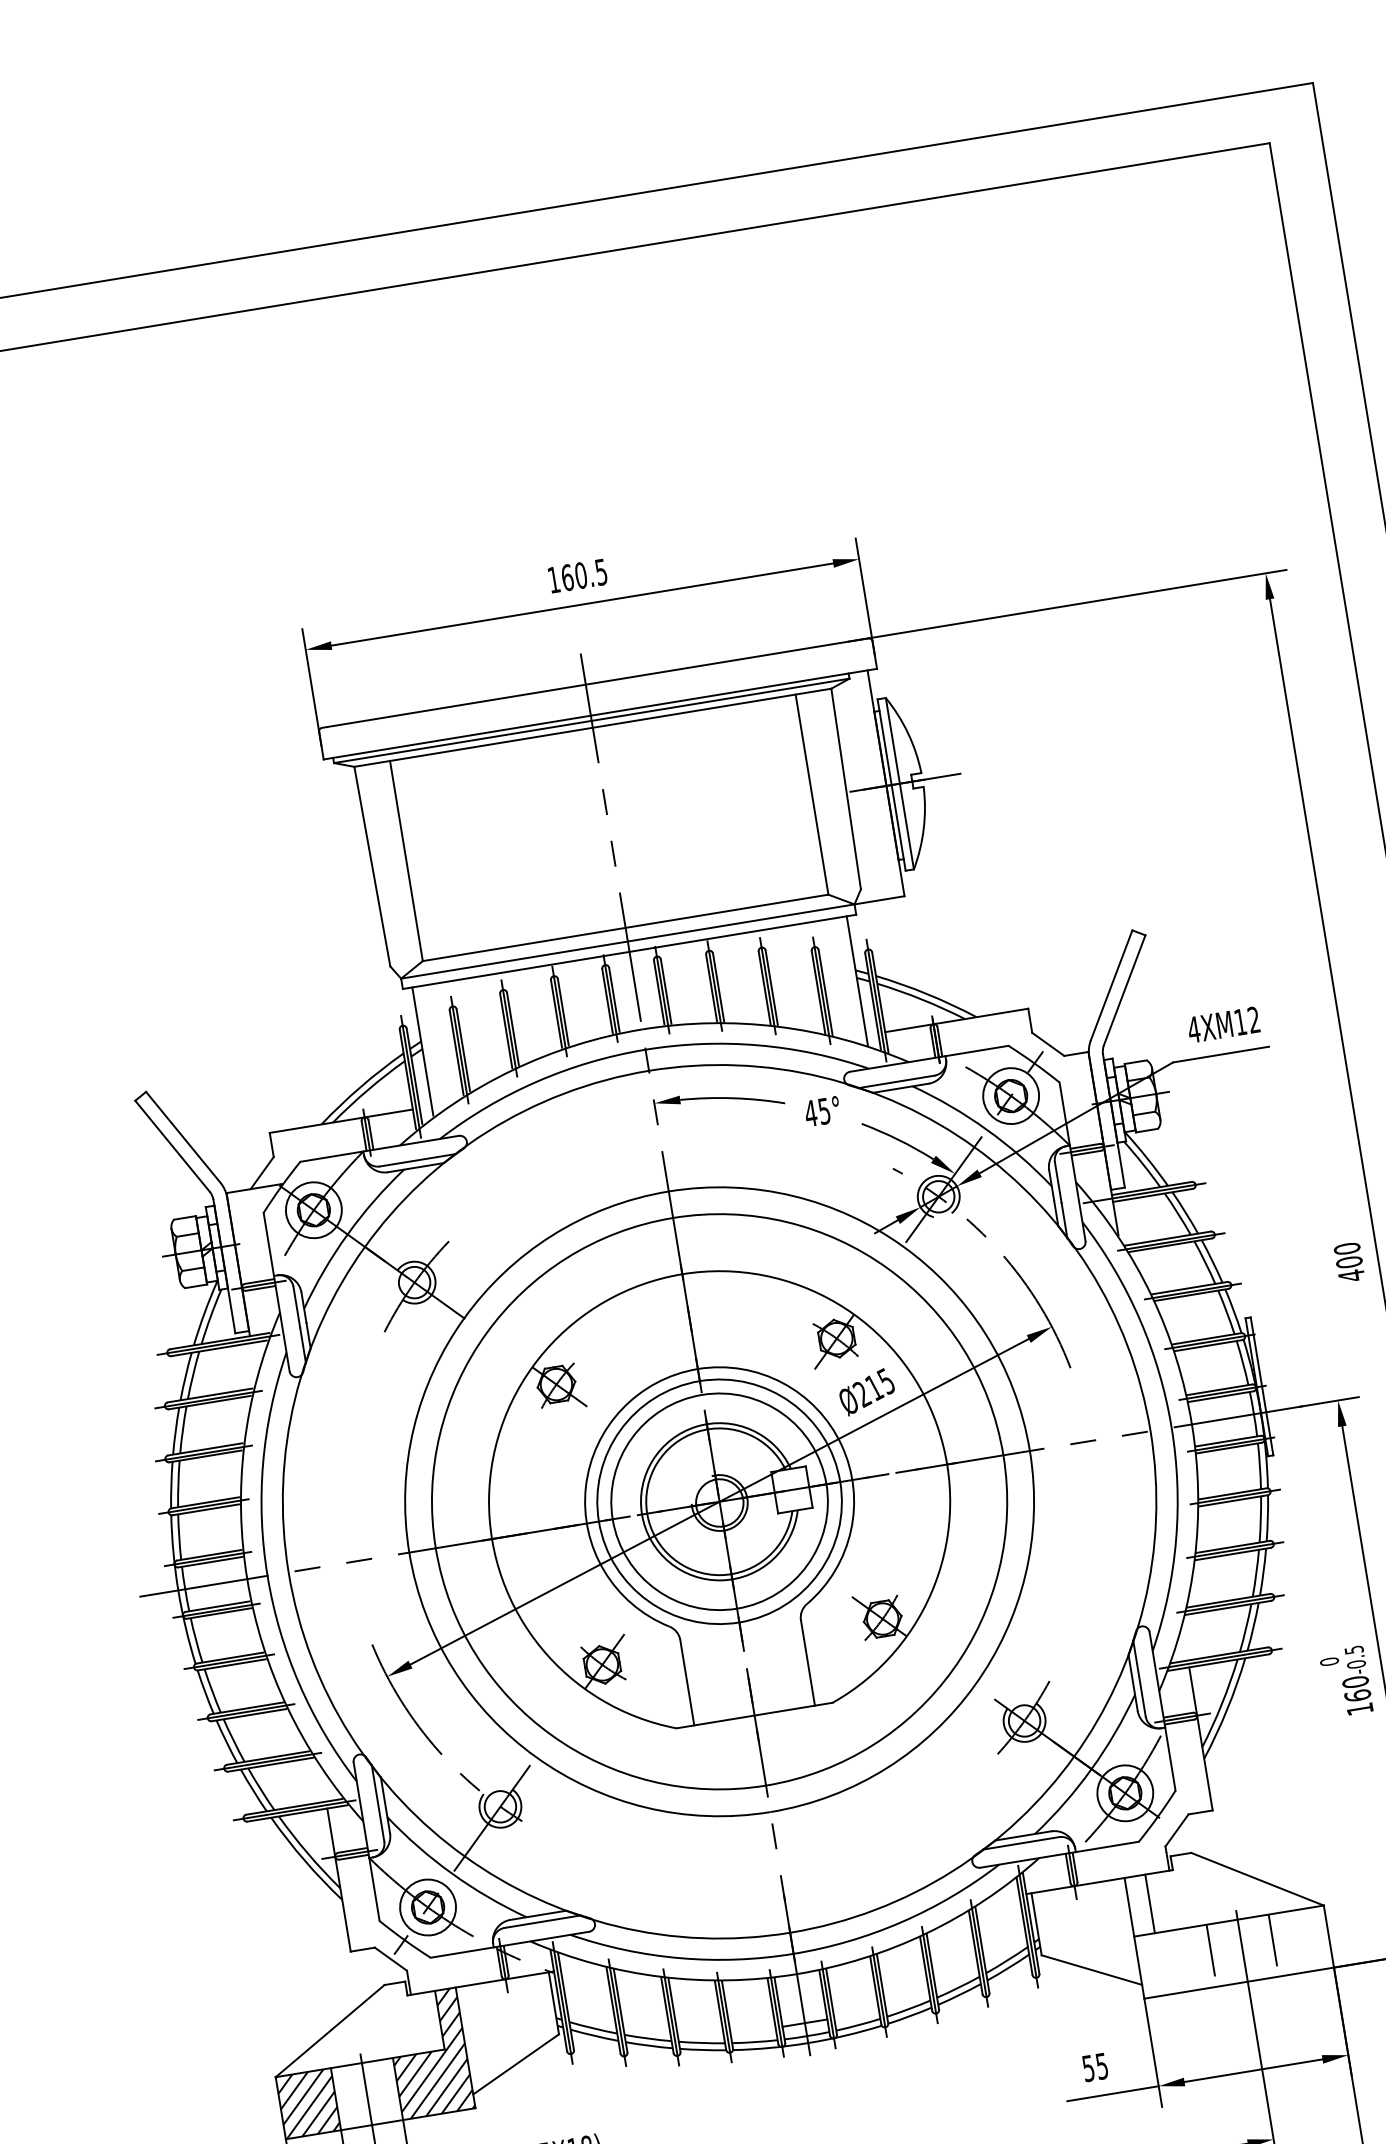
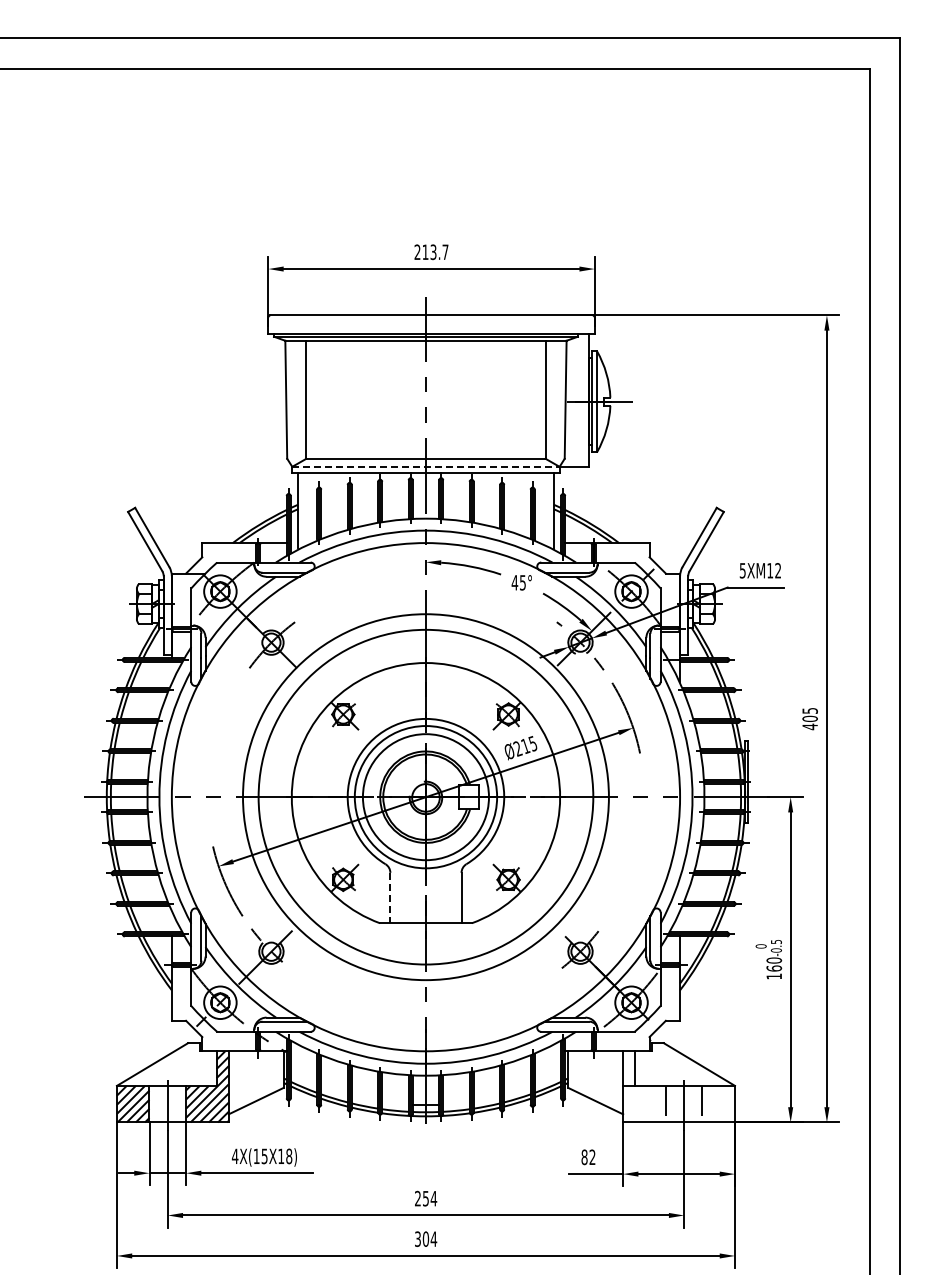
text: (577, 576) -> (431, 252), 160.5 -> 213.7
line: (626, 941) -> (425, 466), solid -> dashed
text: (1193, 1029) -> (742, 570), 4XM12 -> 5XM12
text: (1345, 1248) -> (809, 710), 400 -> 405
line: (687, 1683) -> (390, 898), solid -> dashed
text: (1095, 2067) -> (588, 1157), 55 -> 82

